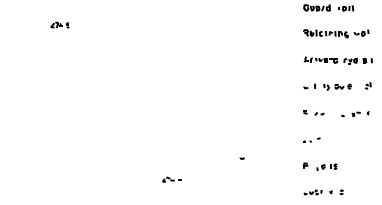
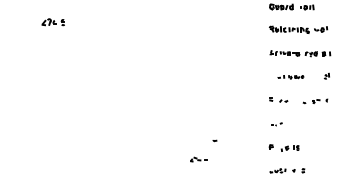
part: (59, 24) -> (52, 21), size x1.4
part: (327, 86) -> (290, 76), size x0.6
part: (311, 139) -> (276, 123), size x0.7
part: (171, 179) -> (198, 159), moved

